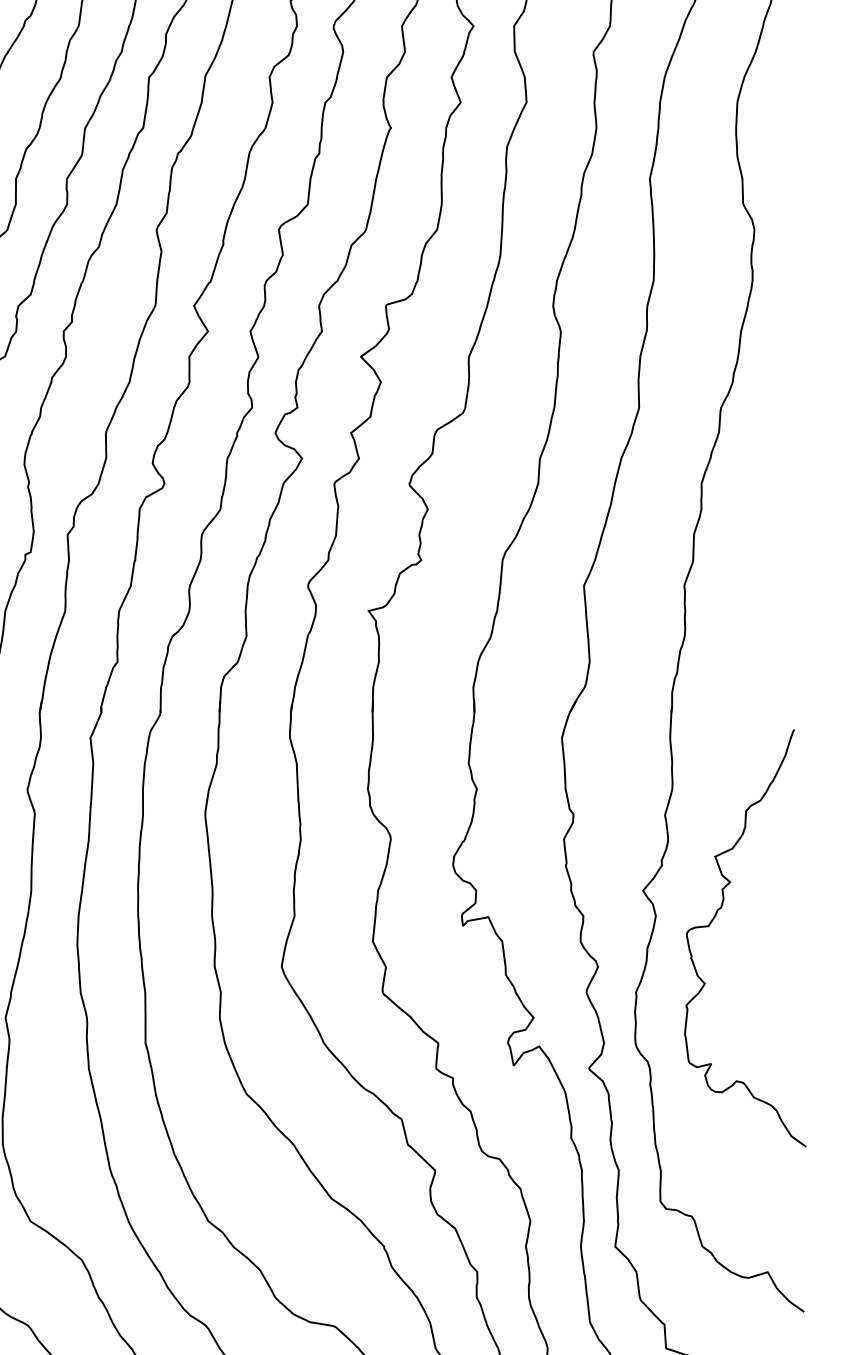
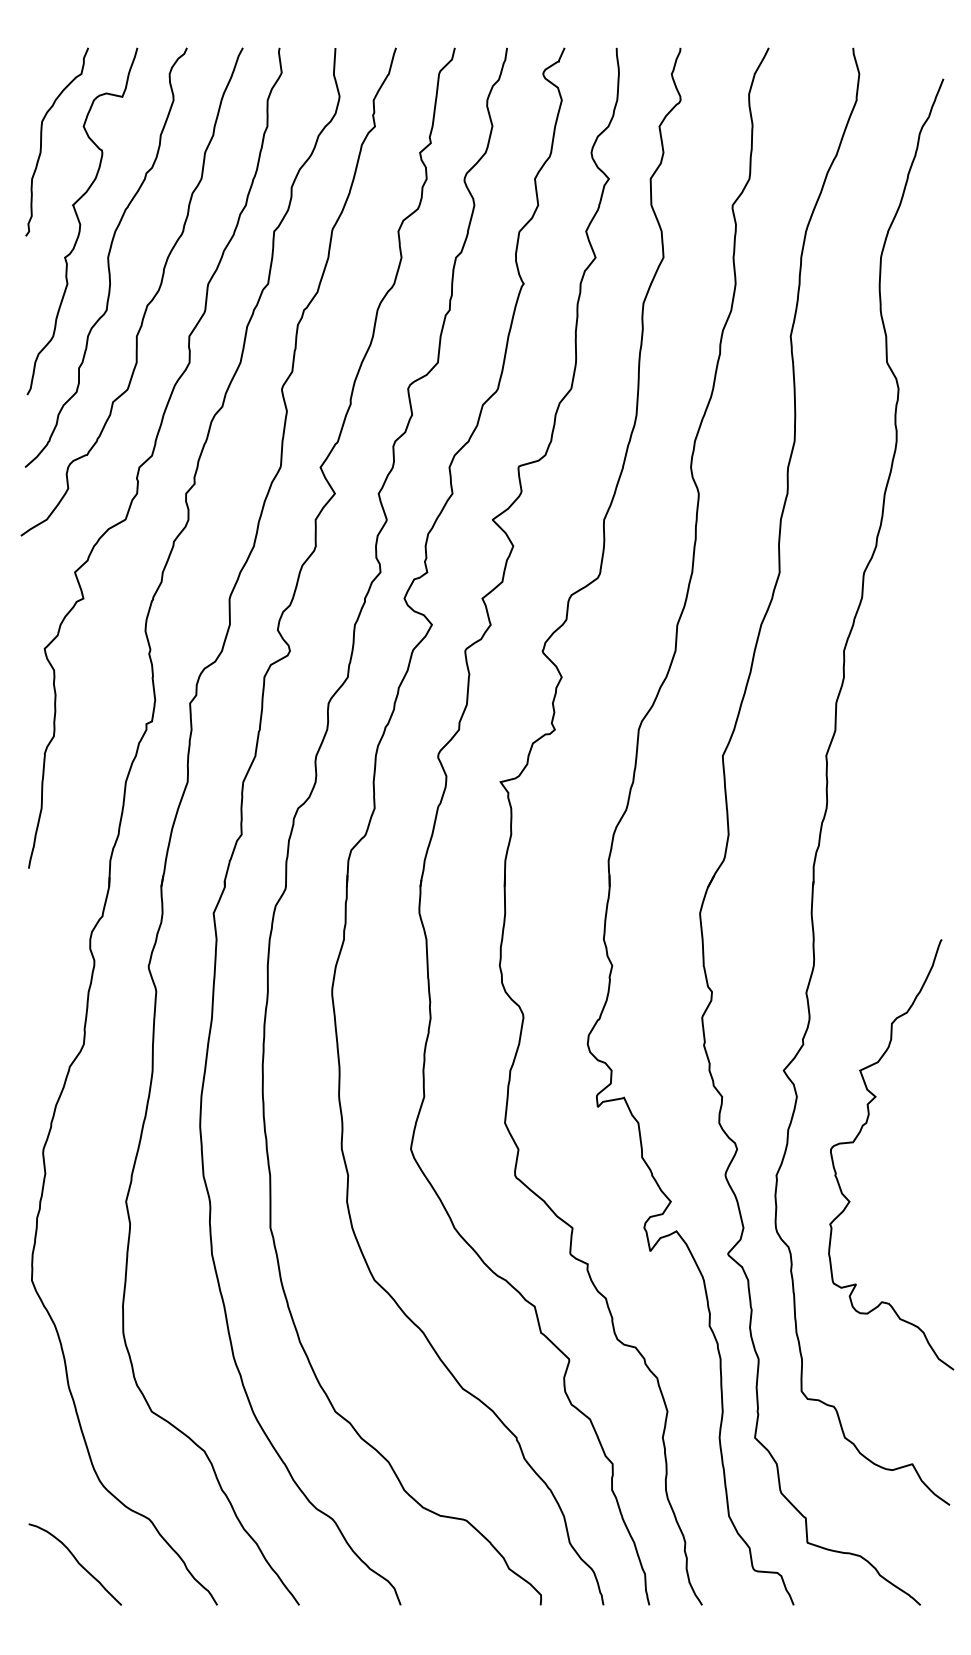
curve: (715, 917) -> (860, 1133), moved

